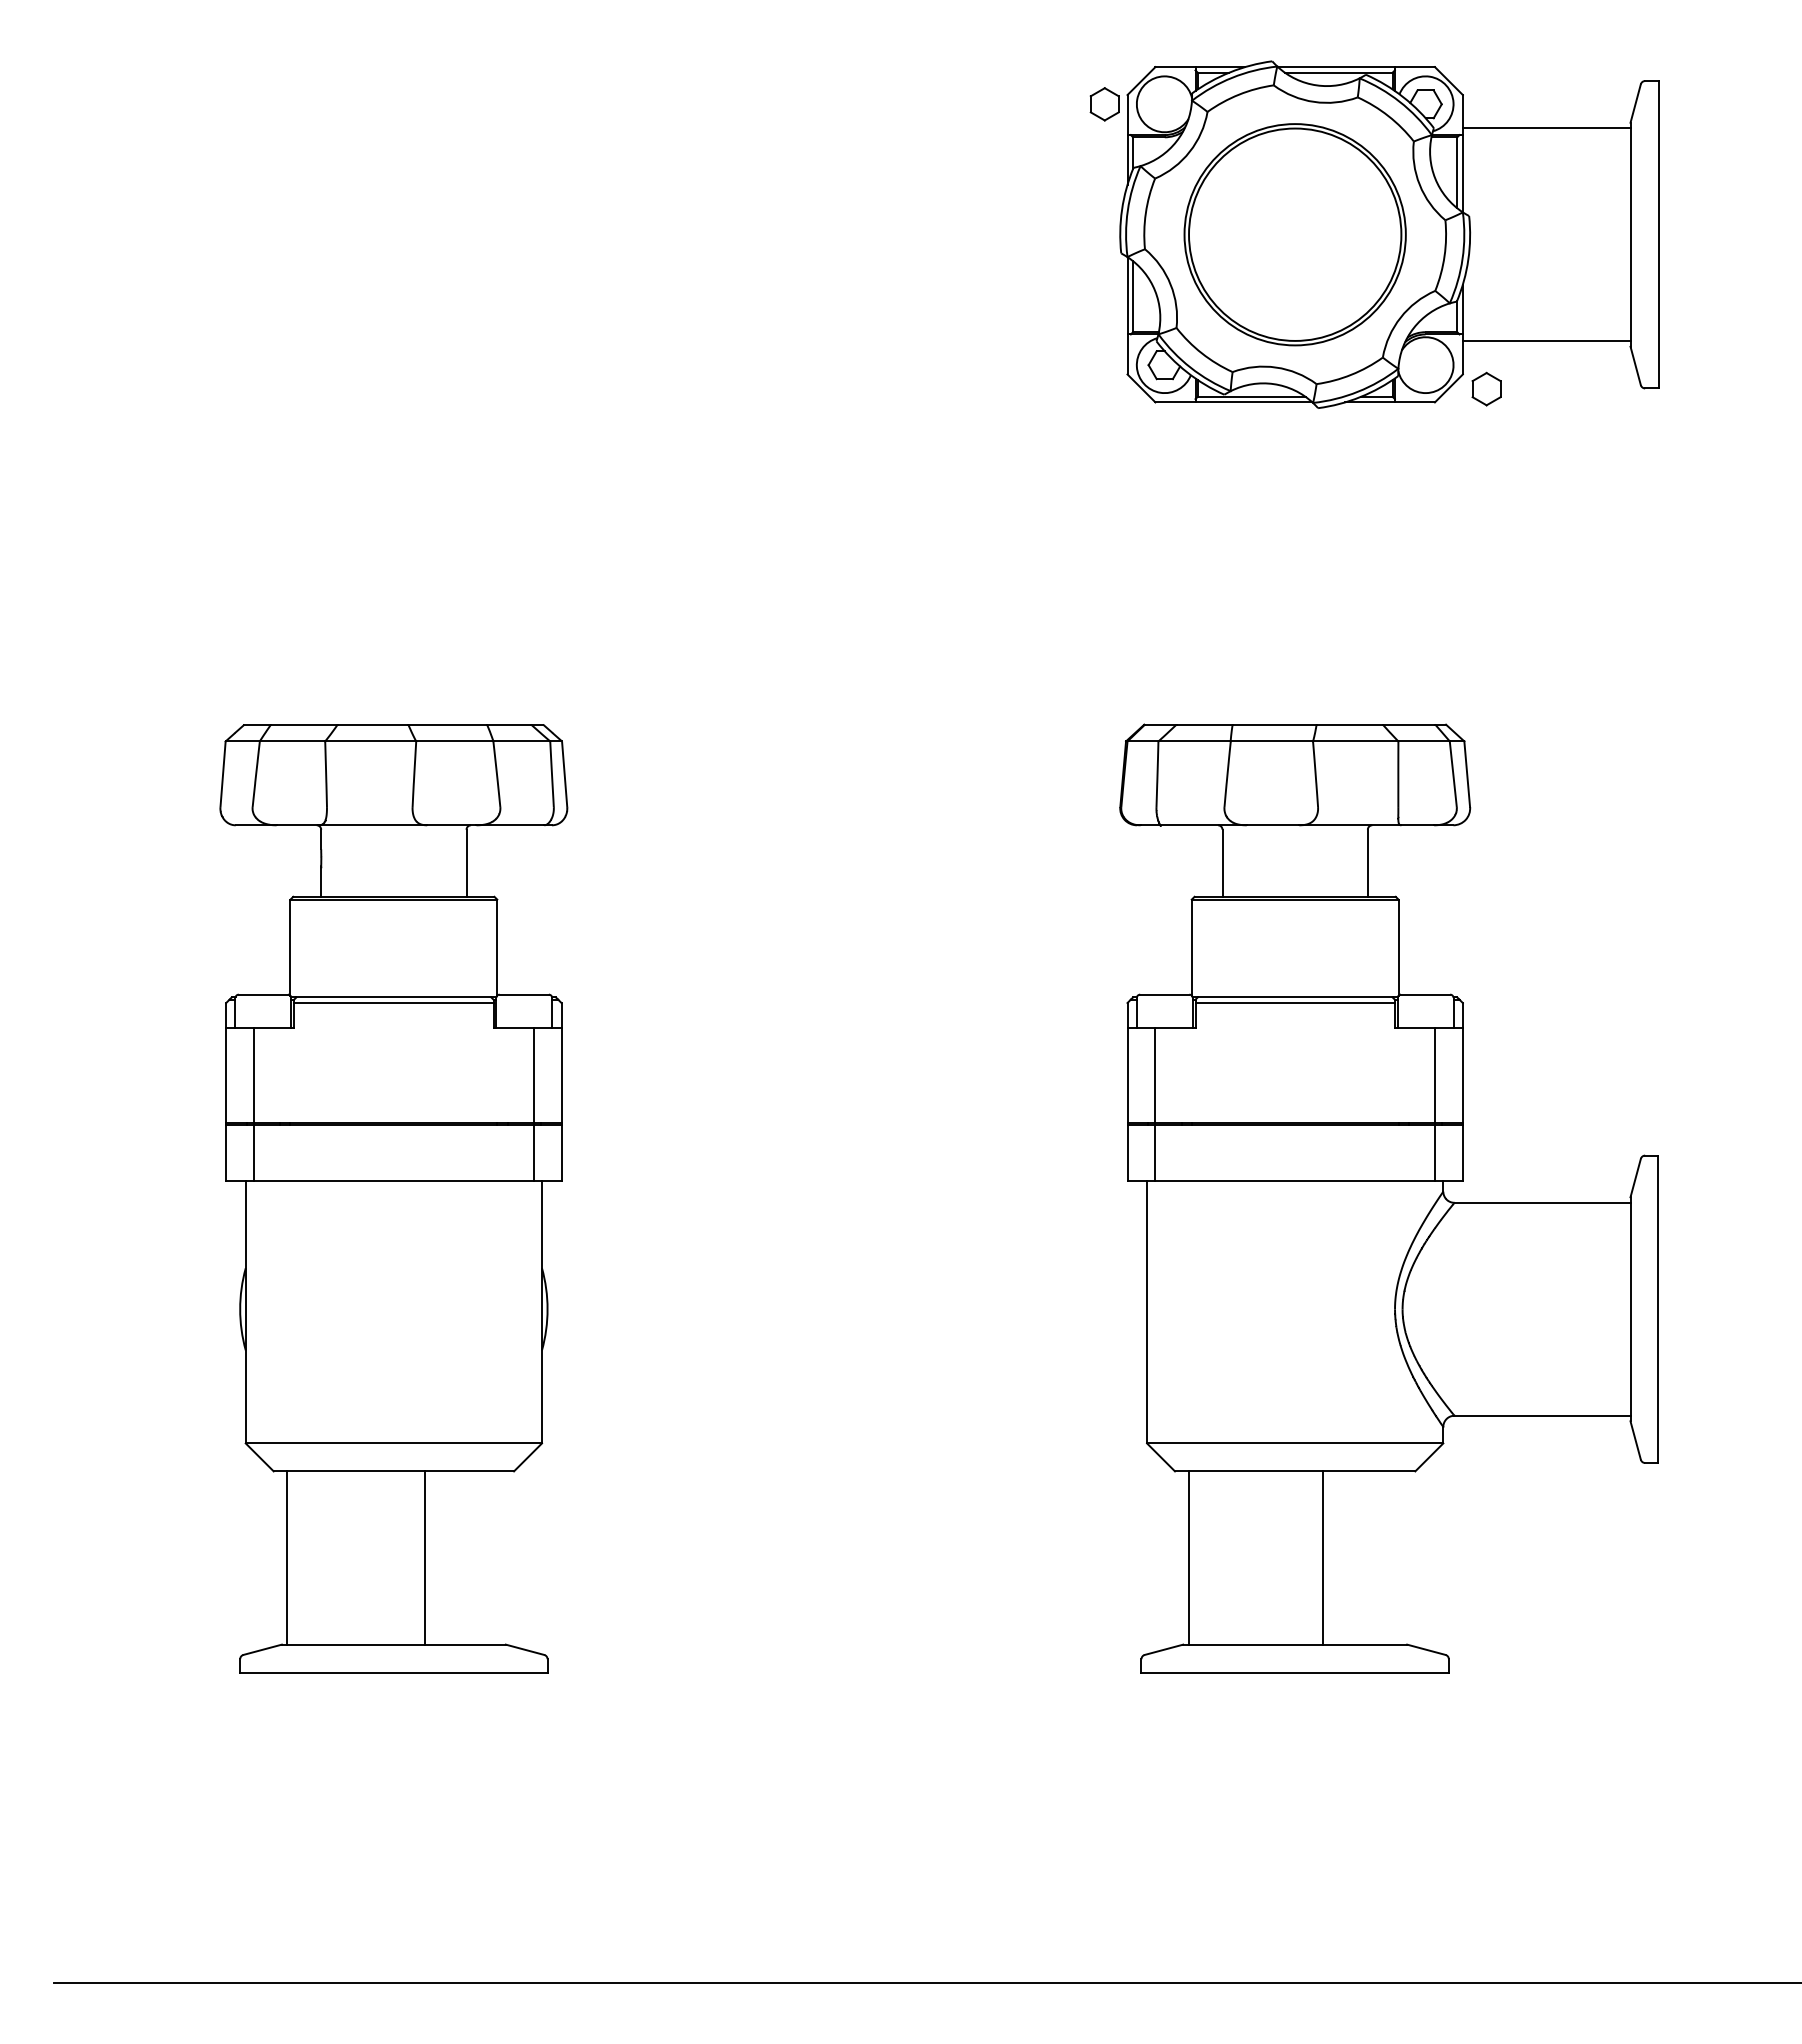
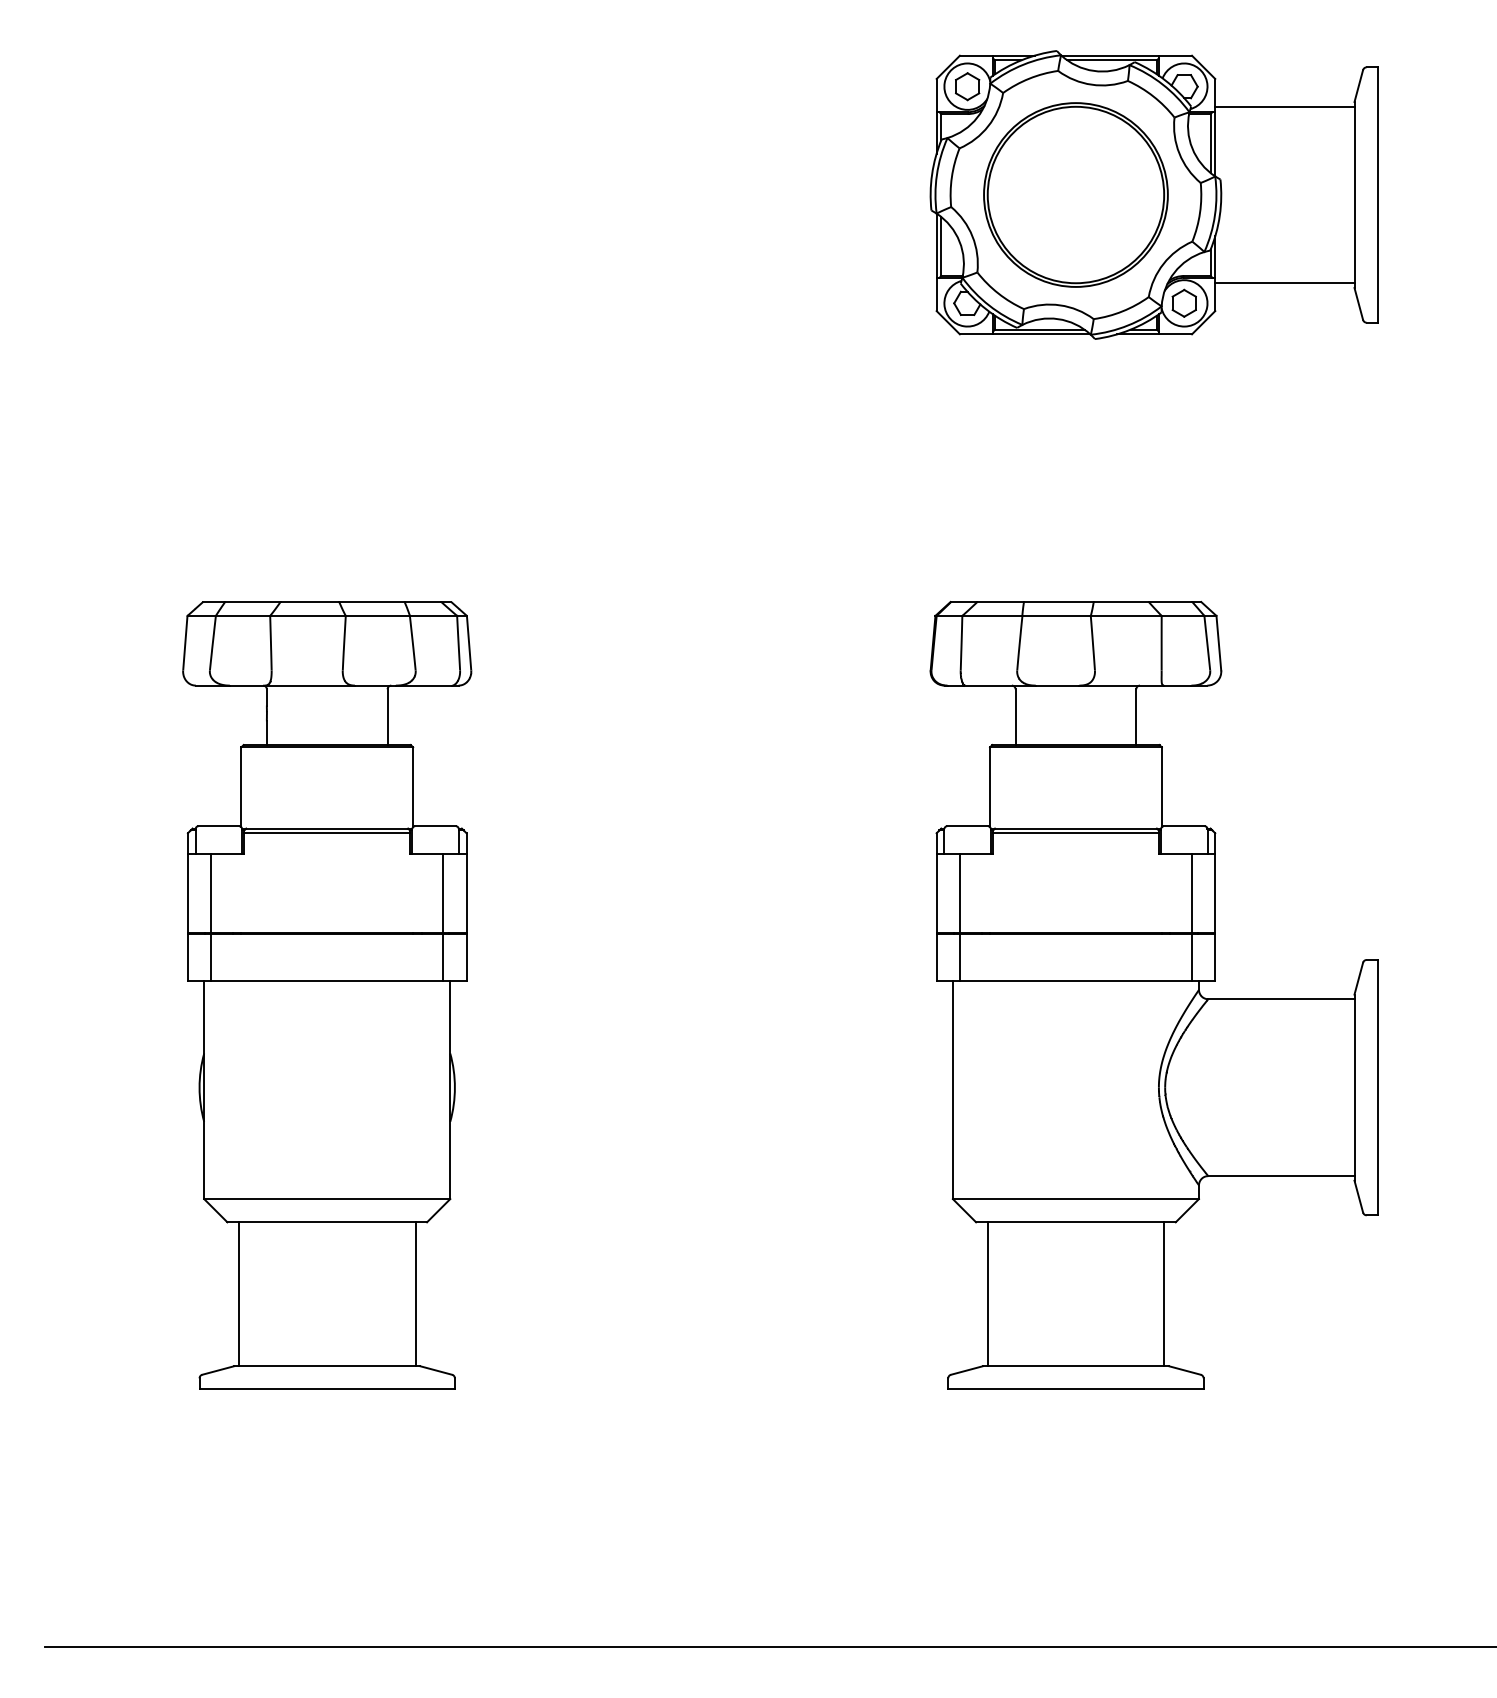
part: (1104, 104) -> (967, 86), moved
part: (1486, 388) -> (1184, 302), moved
line: (425, 1557) -> (415, 1293), moved
line: (1322, 1557) -> (1164, 1293), moved

